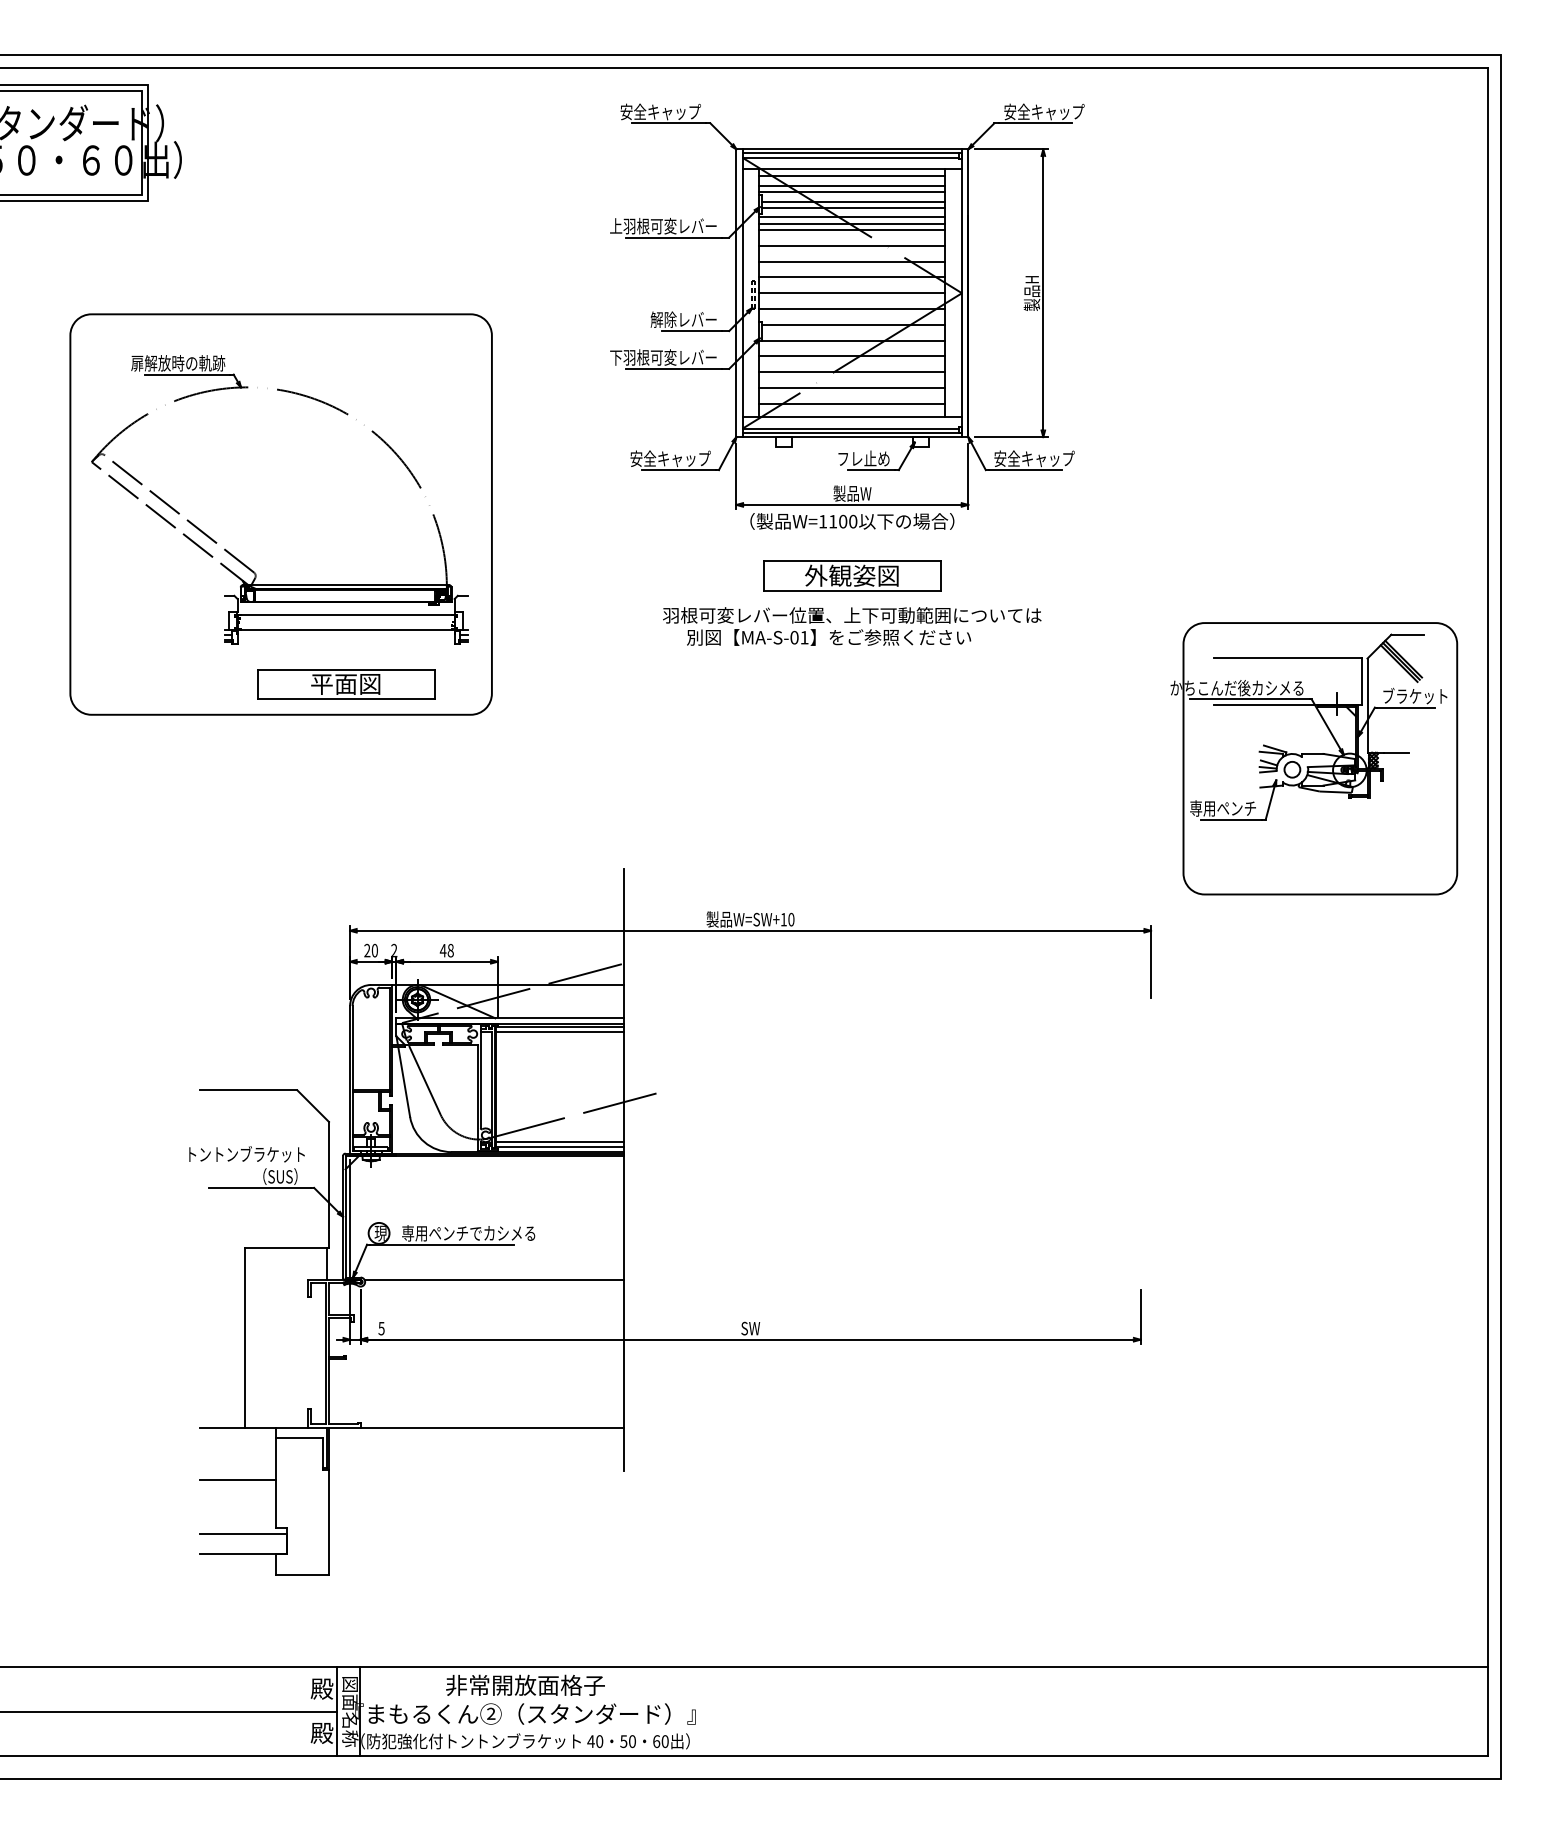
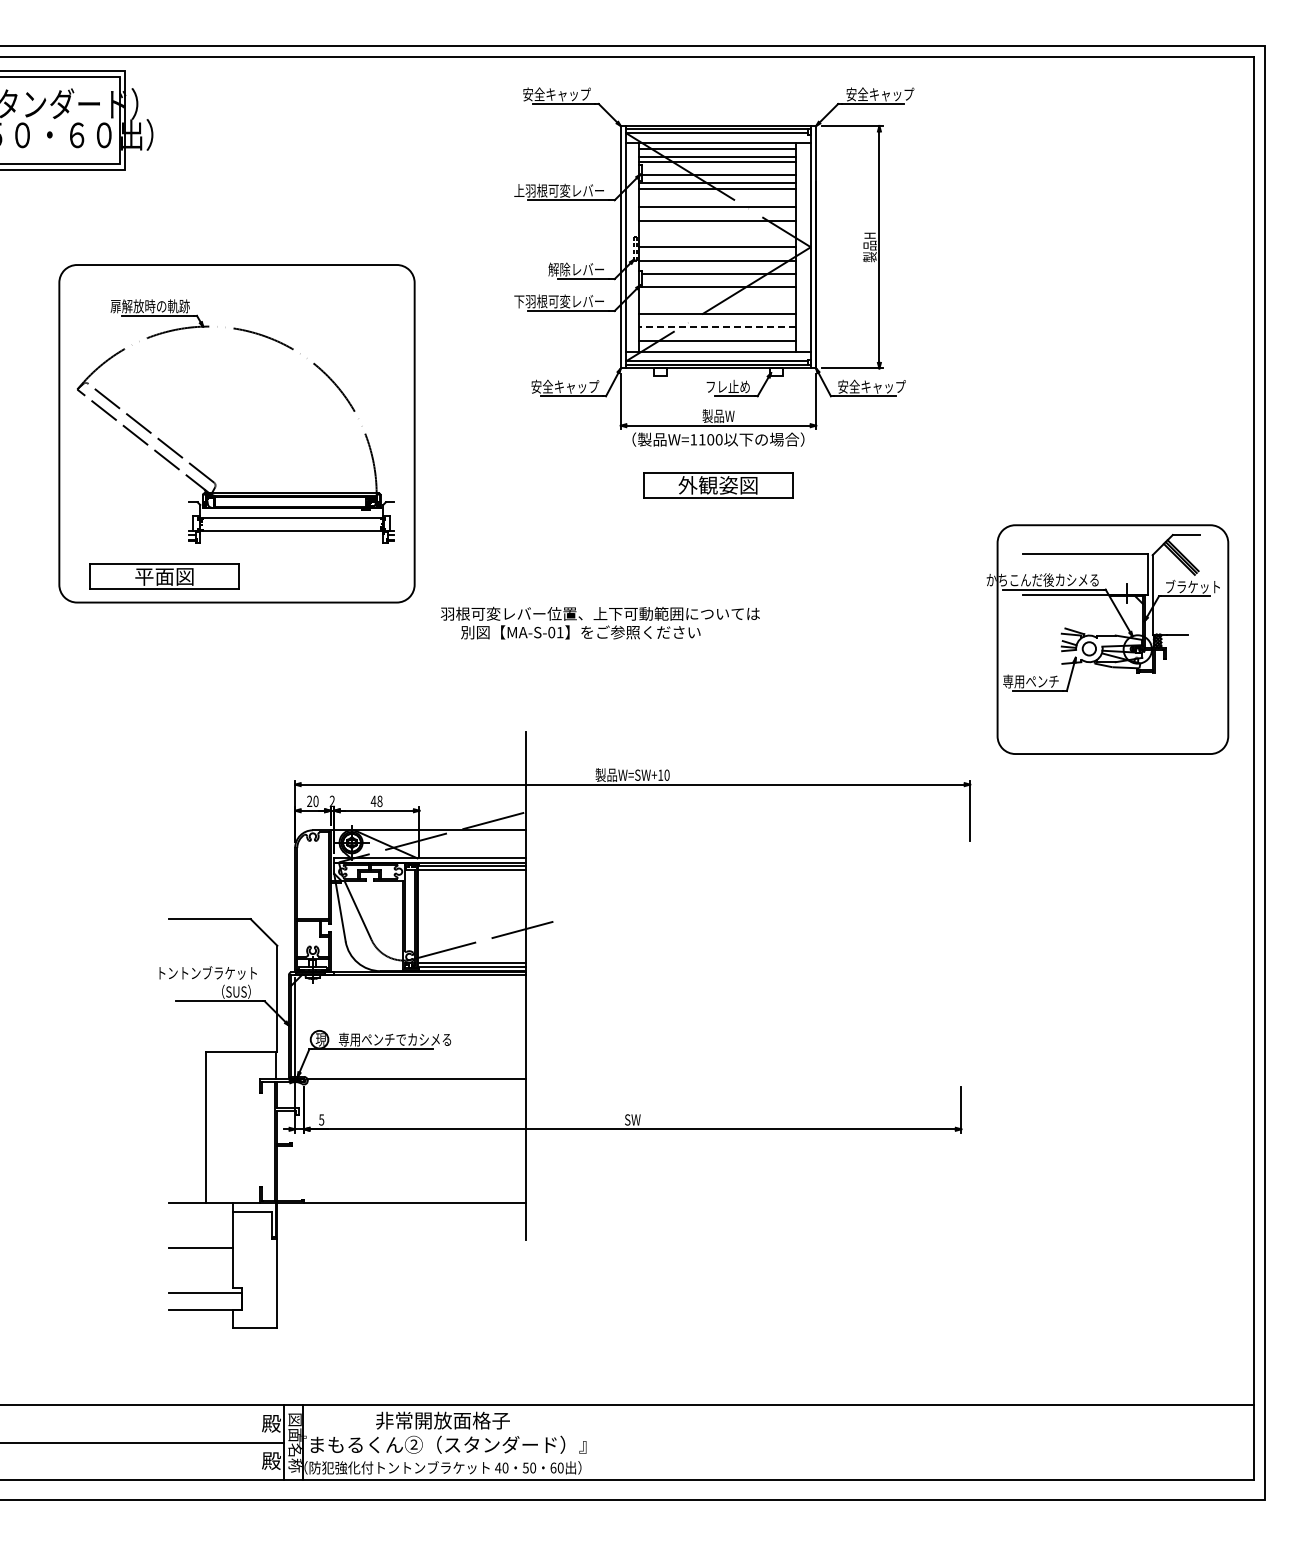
line: (853, 201) -> (719, 169), removed
line: (851, 229) -> (717, 193), removed
line: (851, 276) -> (717, 233), removed
line: (851, 356) -> (717, 300), removed
line: (851, 388) -> (717, 327), solid -> dashed
text: (852, 625) -> (600, 622), moved
part: (345, 683) -> (164, 576), moved

